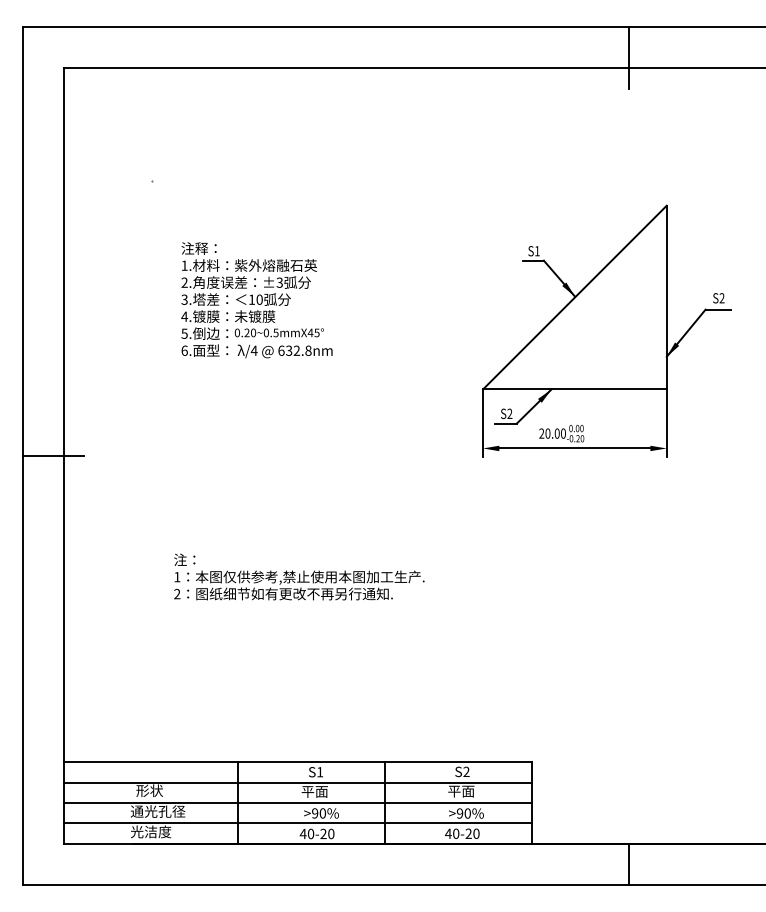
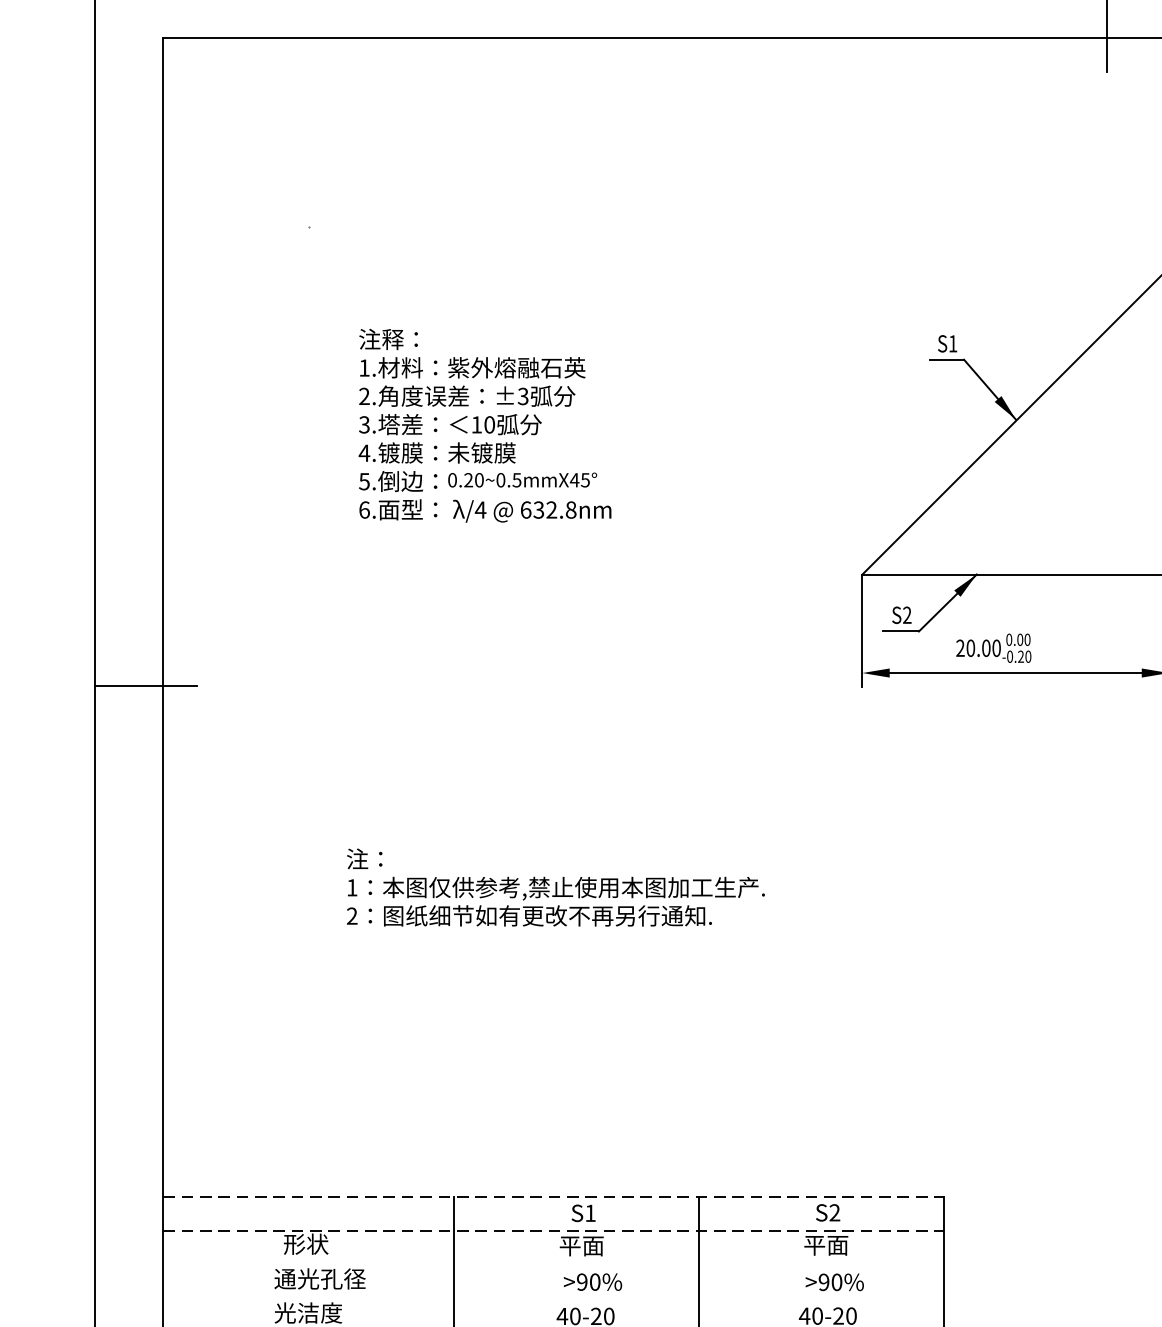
line: (298, 762) -> (554, 1197), solid -> dashed
line: (298, 782) -> (554, 1230), solid -> dashed
line: (298, 802) -> (554, 1263), removed
line: (298, 823) -> (554, 1298), removed

